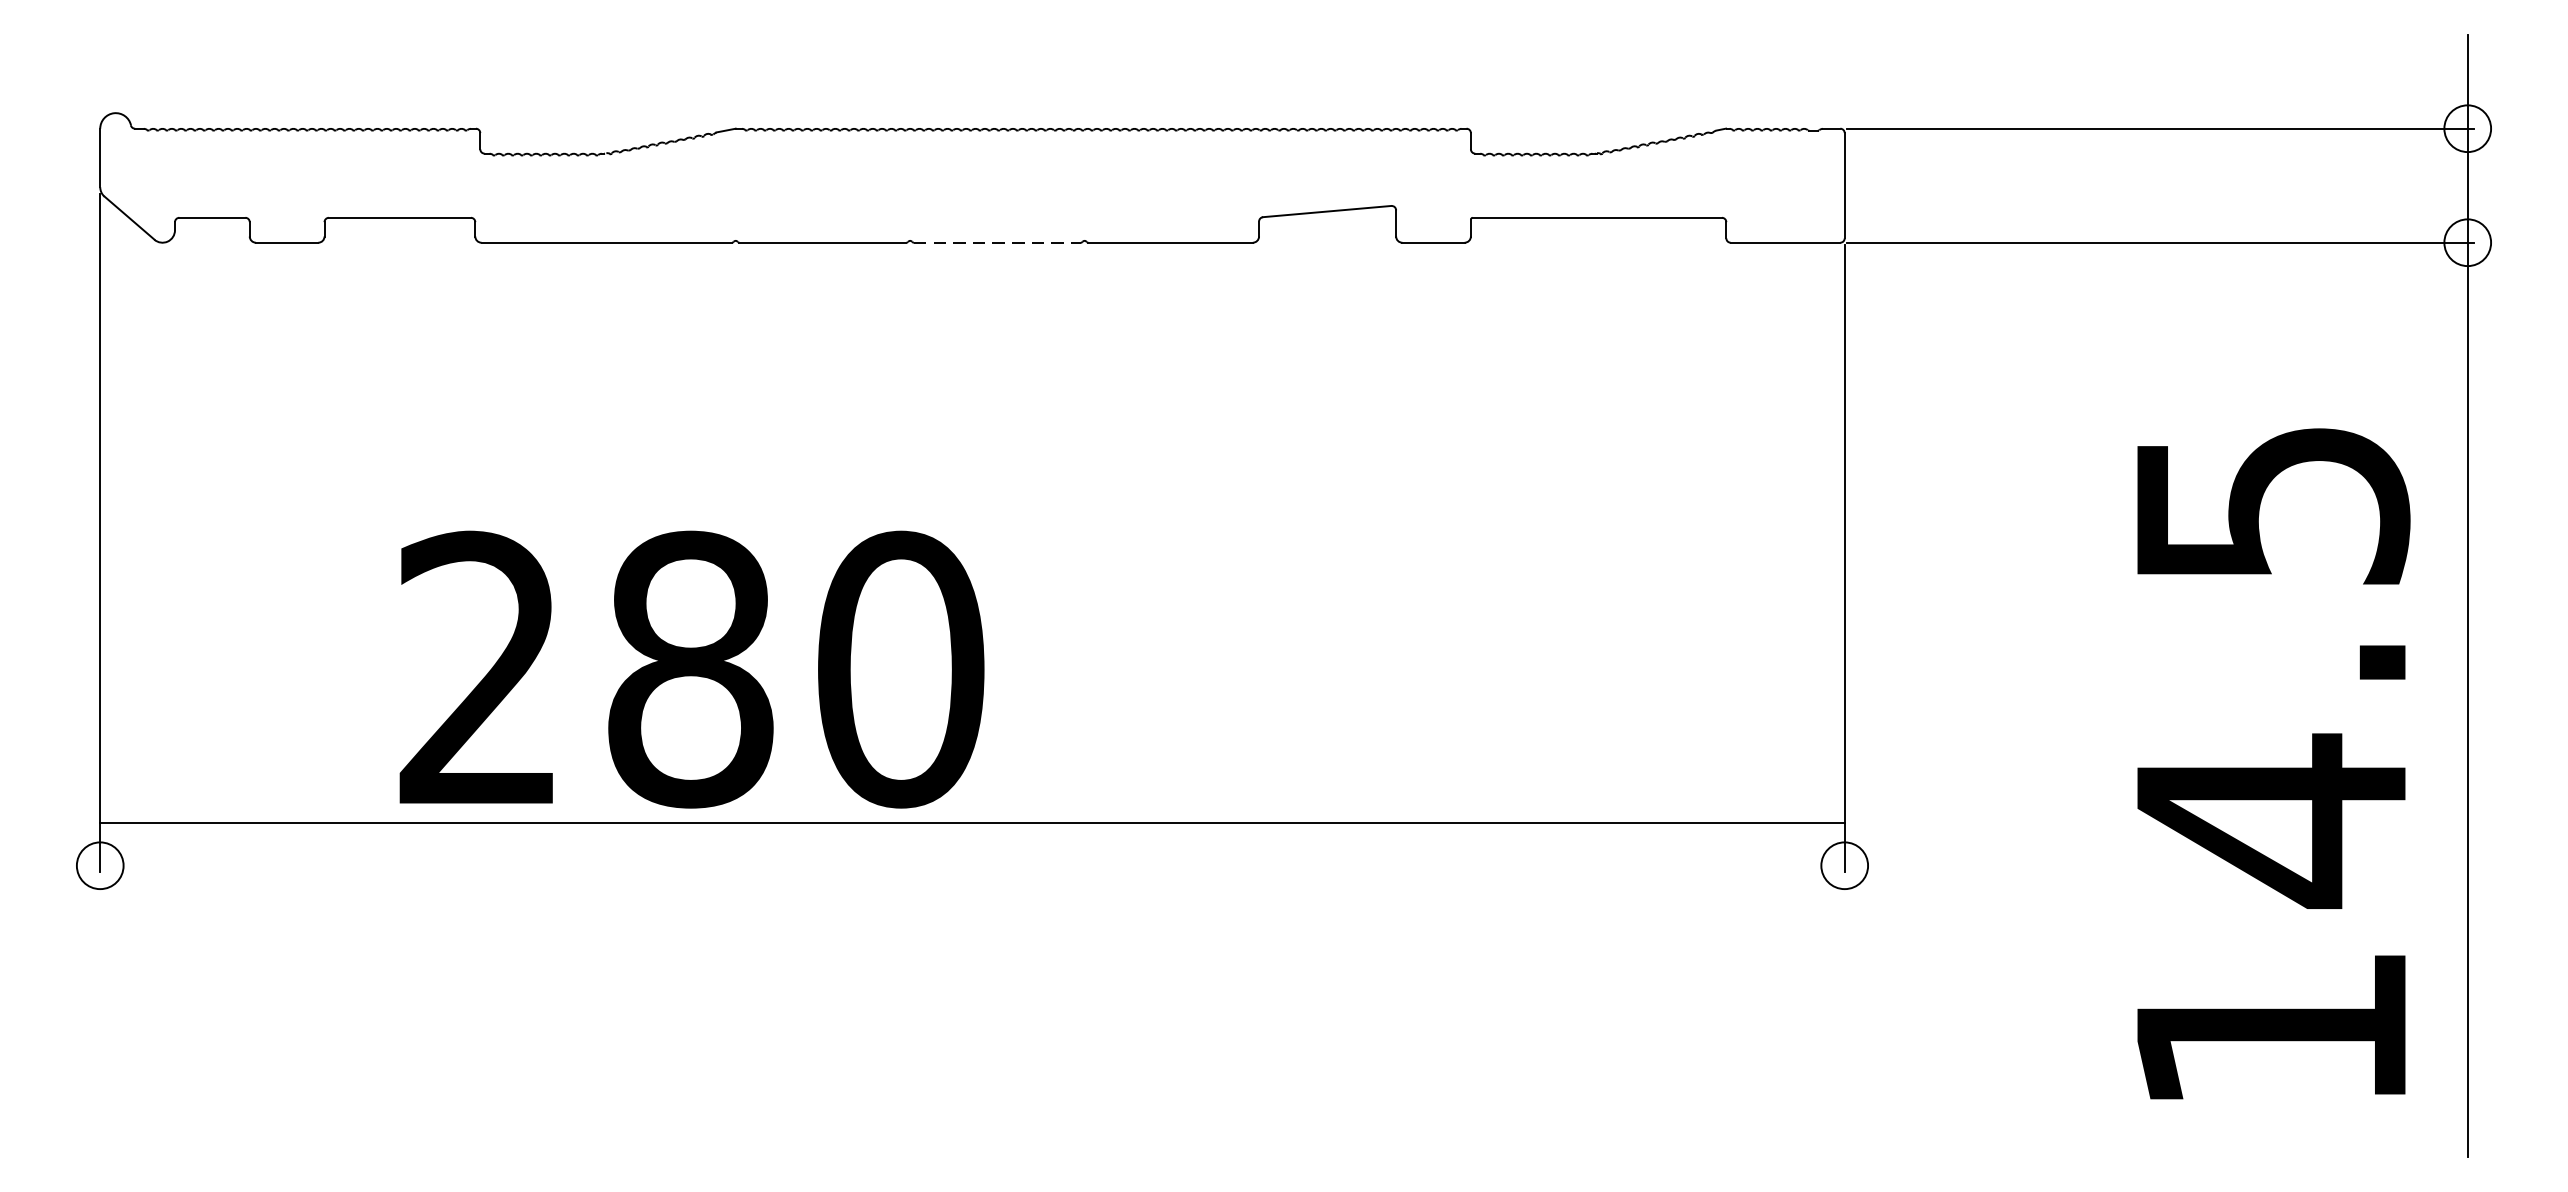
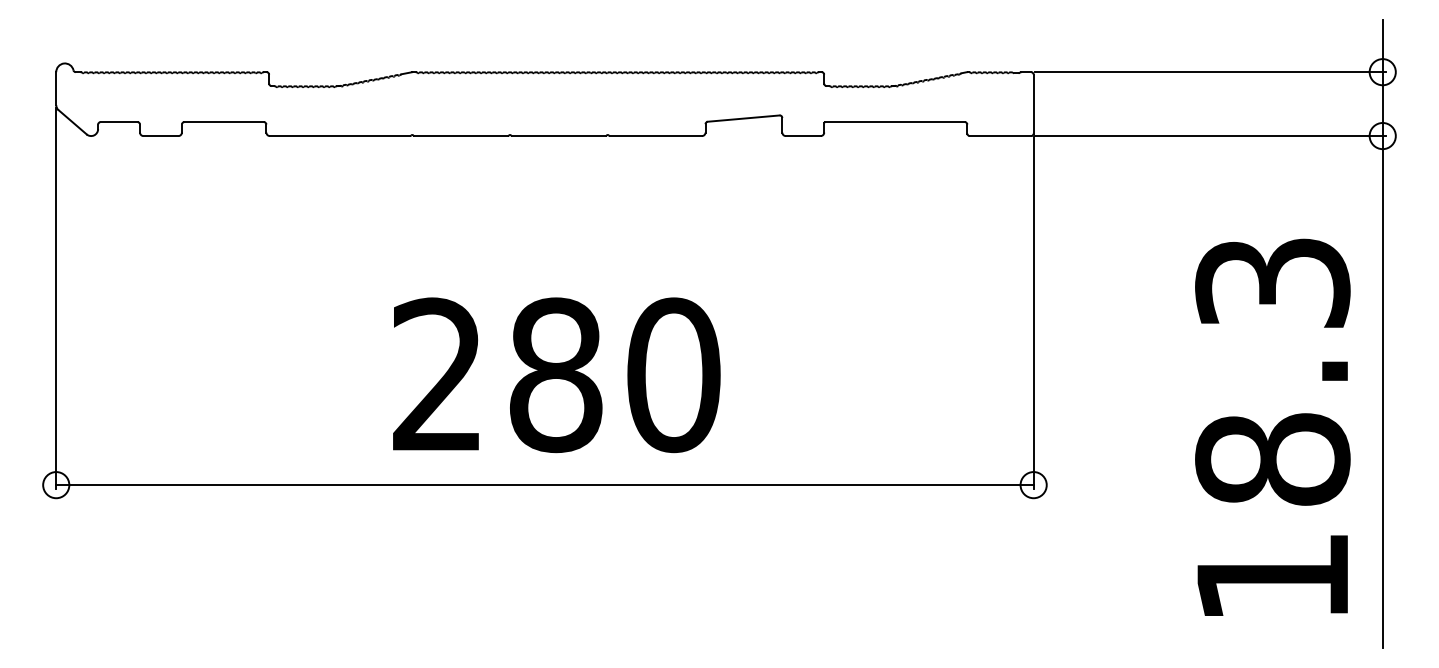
line: (996, 243) -> (558, 136), dashed -> solid
text: (2270, 666) -> (1272, 373), 14.5 -> 18.3
text: (691, 670) -> (556, 375), moved
line: (971, 823) -> (544, 485), moved

